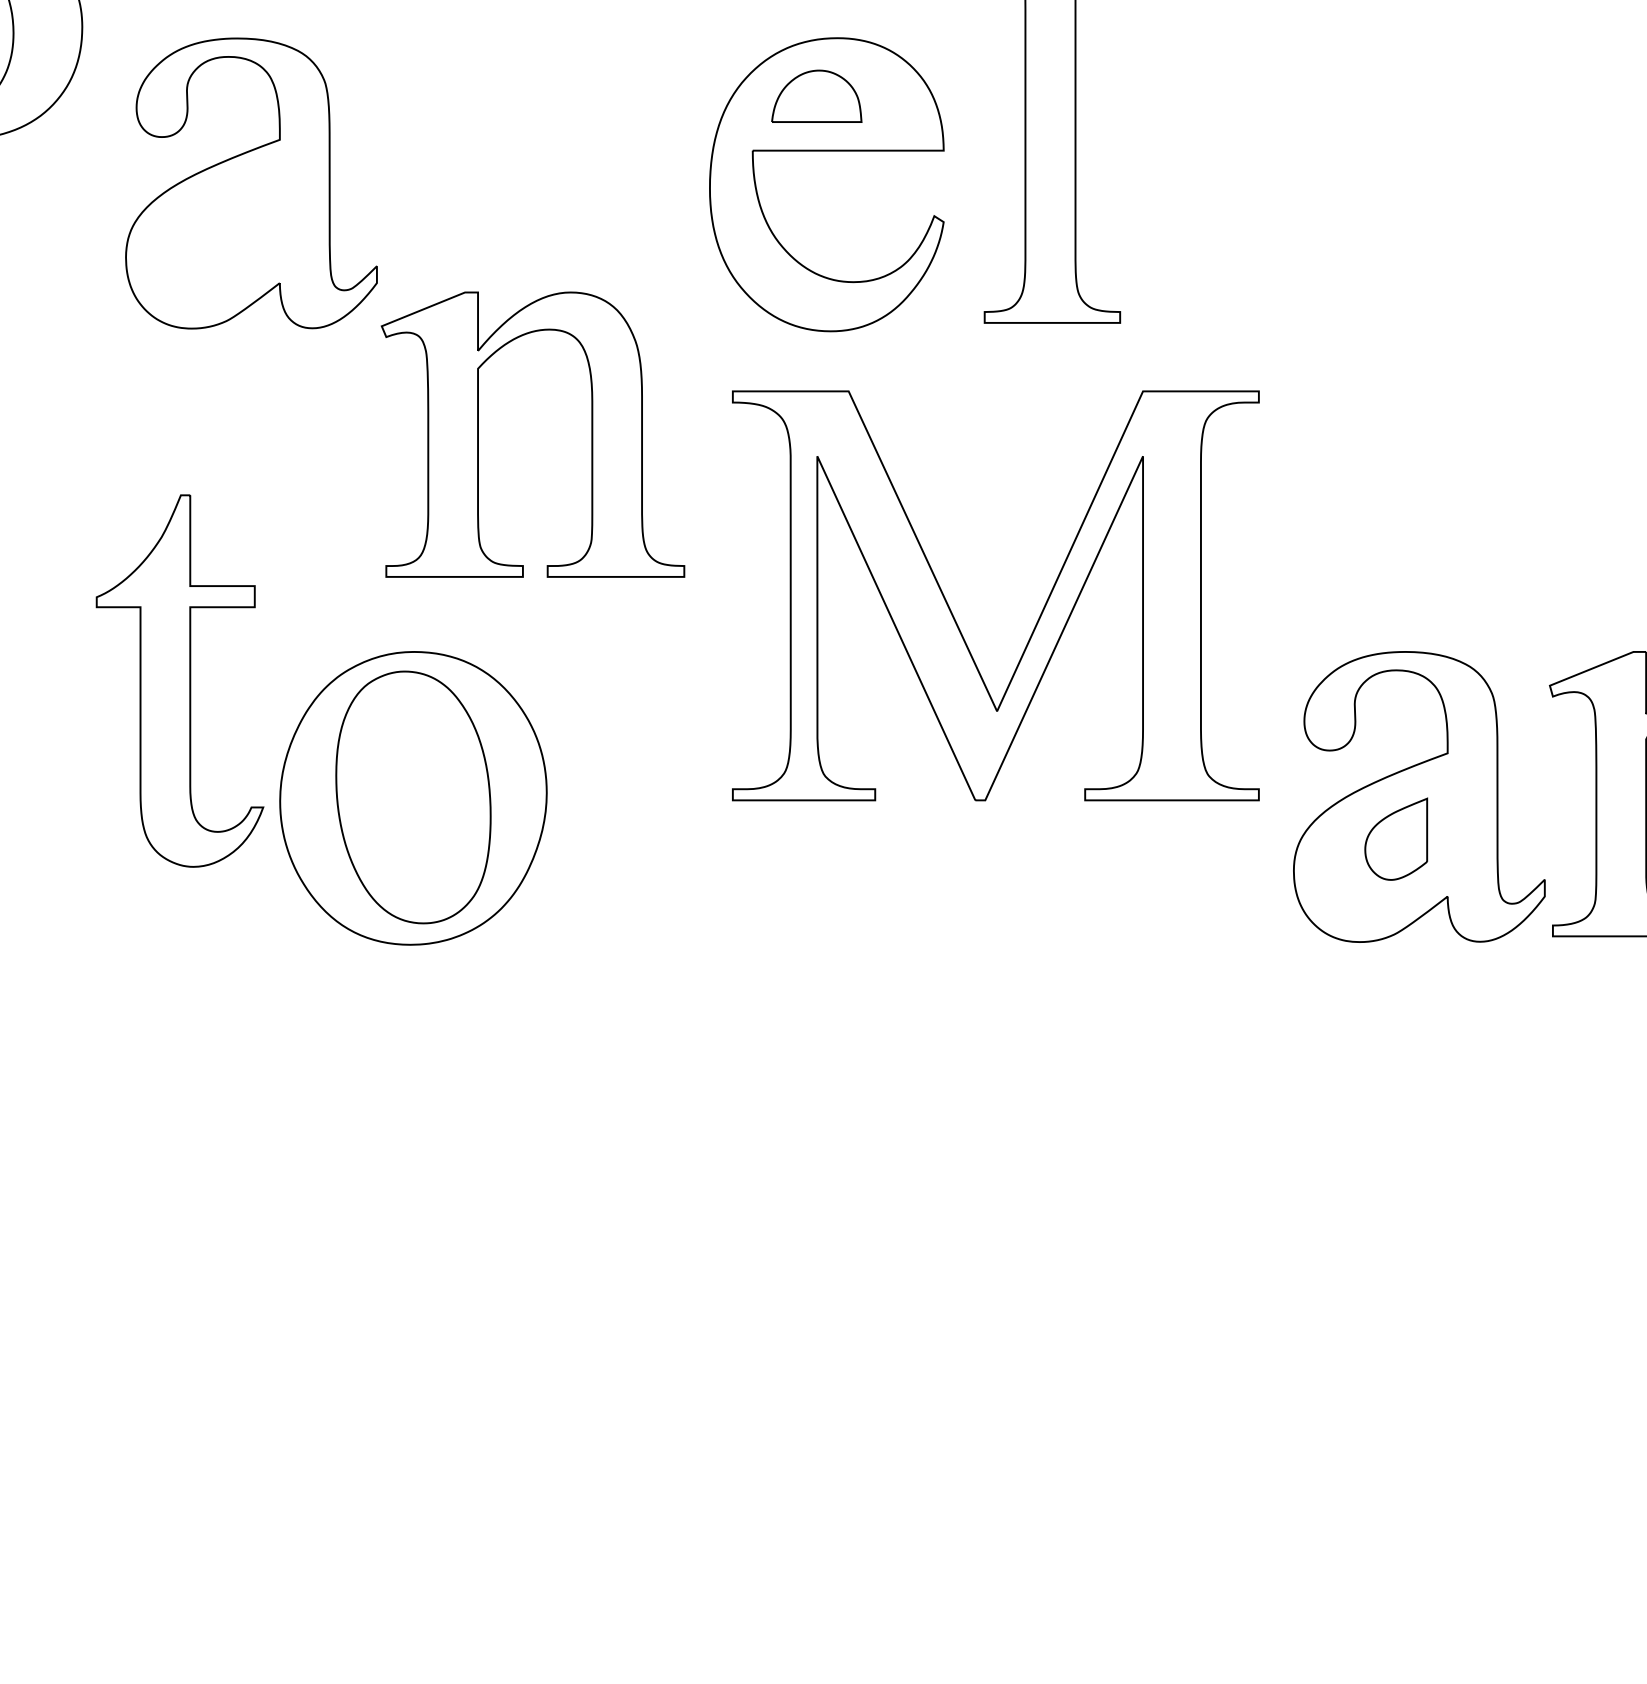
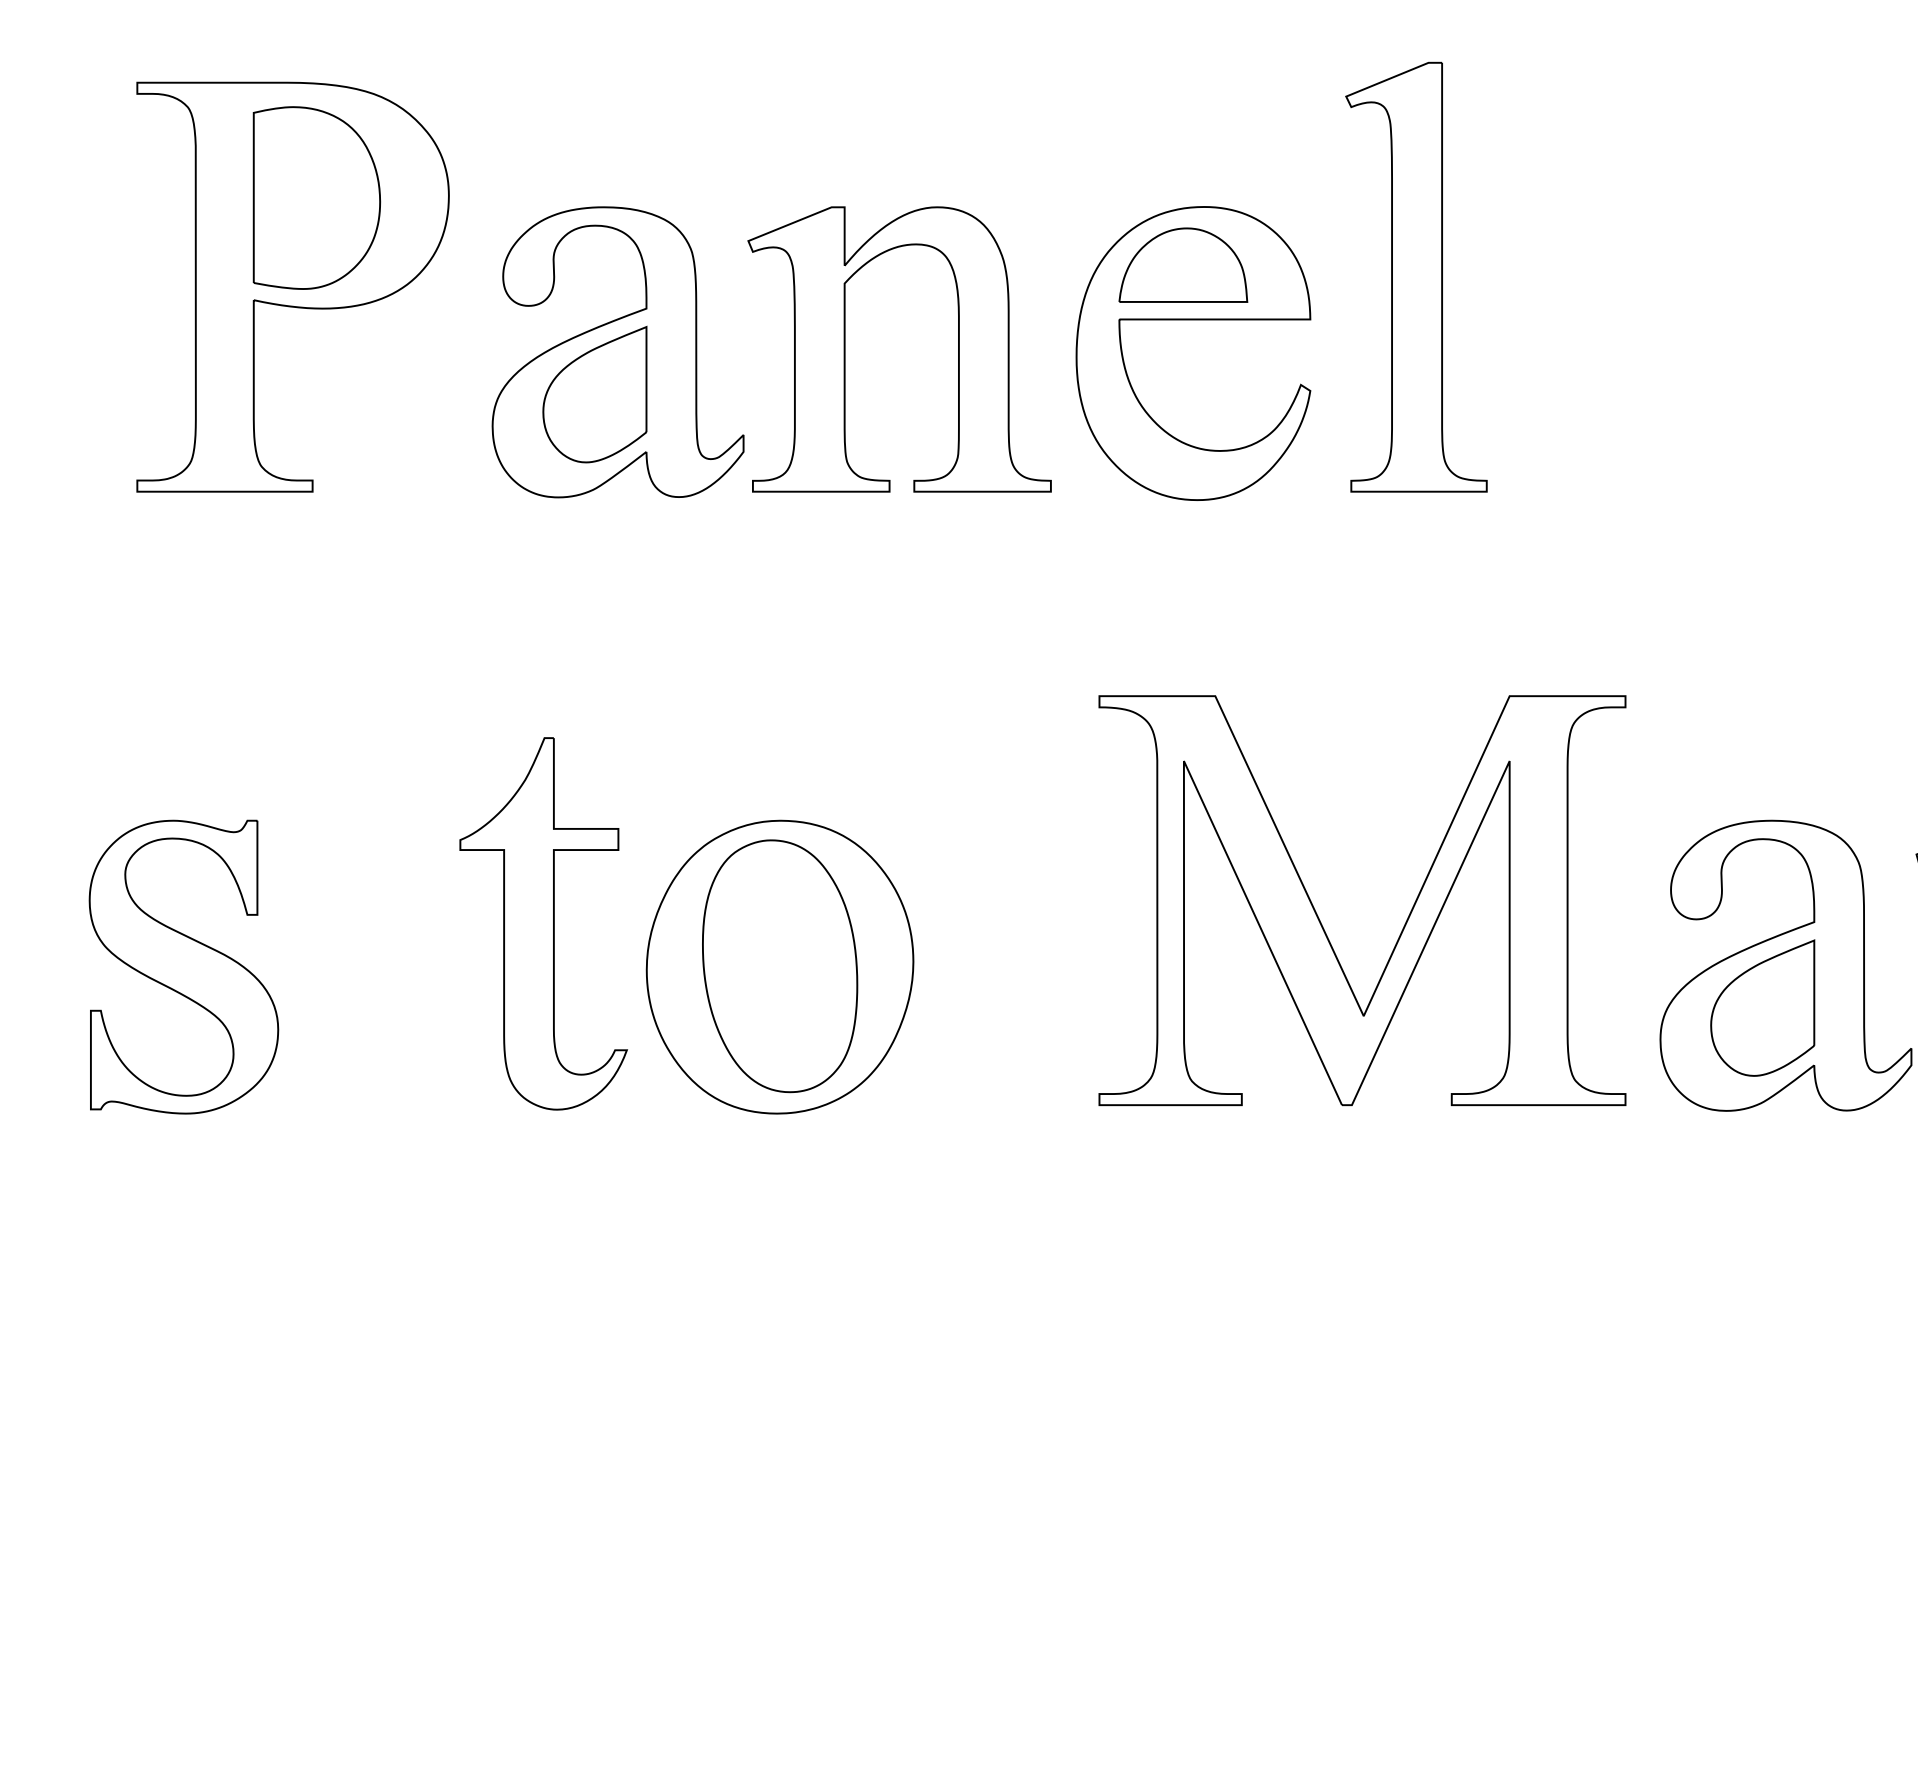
part: (816, 95) -> (1183, 264), size x1.43
part: (227, 225) -> (594, 394), added
part: (478, 434) -> (845, 349), moved
part: (953, 615) -> (1320, 920), moved
part: (179, 680) -> (543, 923), moved
part: (1395, 838) -> (1762, 1007), size x1.67

